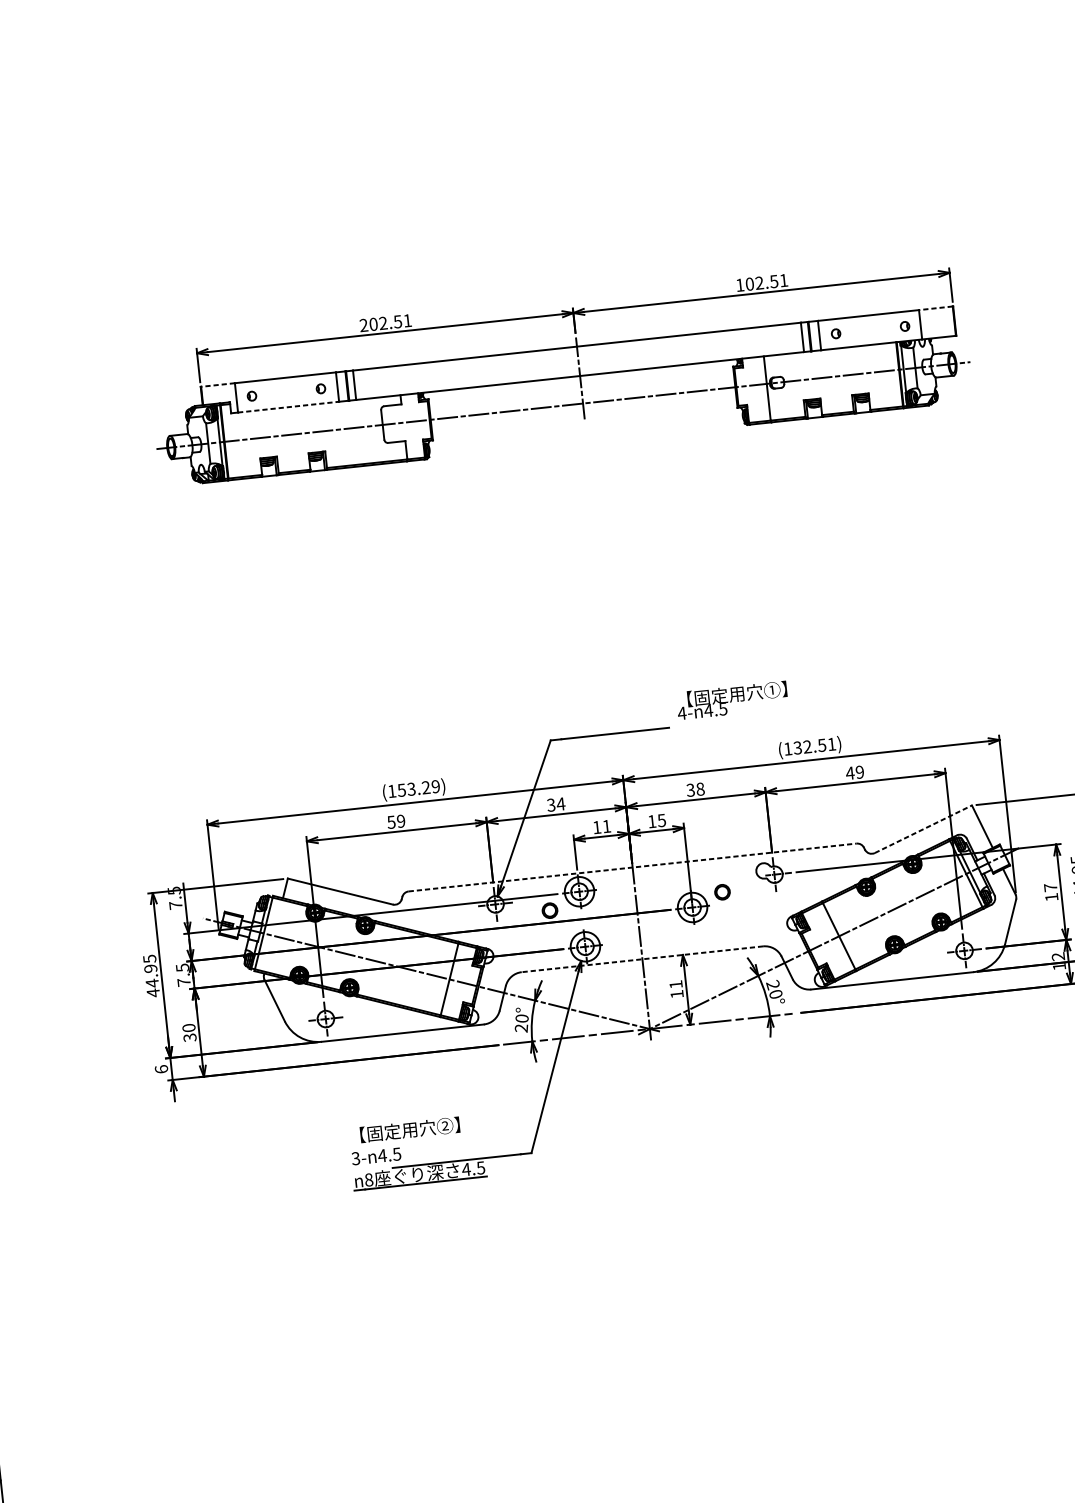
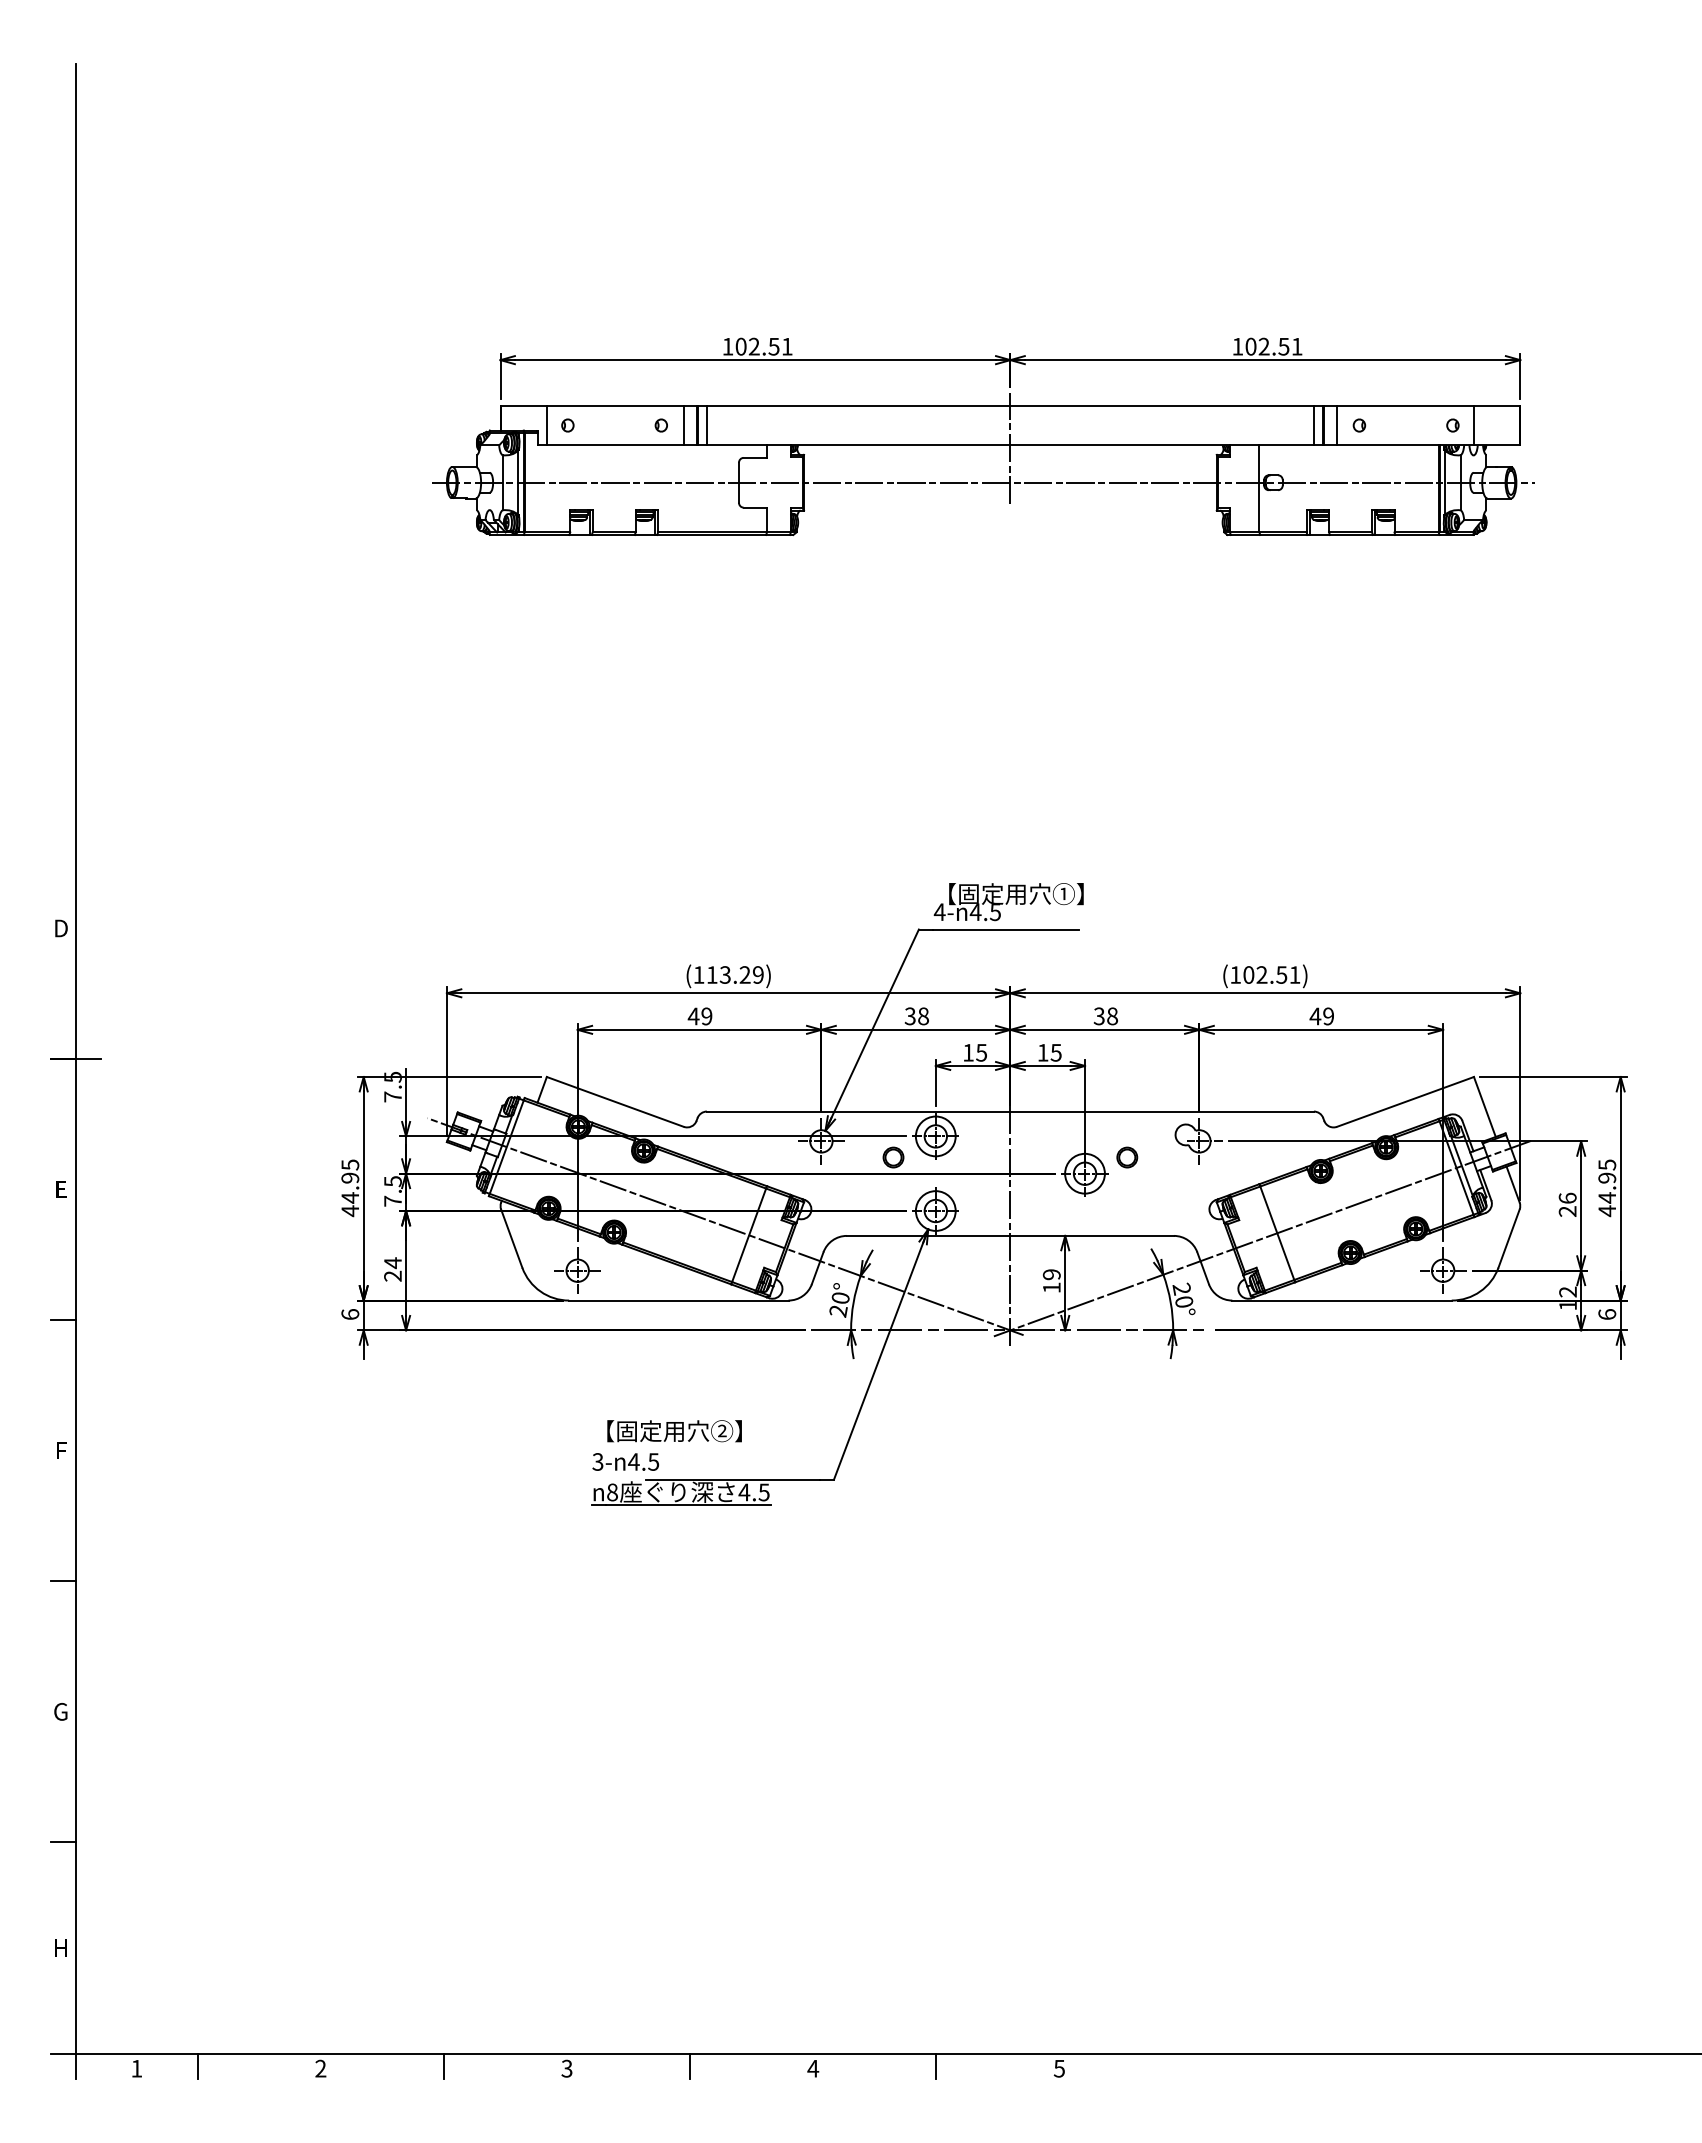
line: (935, 308) -> (1496, 405), dashed -> solid
text: (363, 325) -> (727, 346), 202.51 -> 102.51
line: (218, 384) -> (524, 405), dashed -> solid
line: (288, 407) -> (615, 445), dashed -> solid
text: (732, 700) -> (1008, 902), moved
text: (797, 747) -> (1248, 974), (132.51) -> (102.51)
text: (401, 789) -> (711, 974), (153.29) -> (113.29)
text: (561, 804) -> (923, 1016), 34 -> 38
text: (391, 822) -> (693, 1016), 59 -> 49
text: (606, 826) -> (981, 1052), 11 -> 15
line: (923, 828) -> (1405, 1101), dashed -> solid
line: (632, 867) -> (1010, 1111), dashed -> solid
text: (1051, 892) -> (1567, 1204), 17 -> 26
line: (642, 958) -> (1010, 1235), dashed -> solid
text: (675, 984) -> (1051, 1274), 11 -> 19
text: (189, 1032) -> (392, 1269), 30 -> 24

